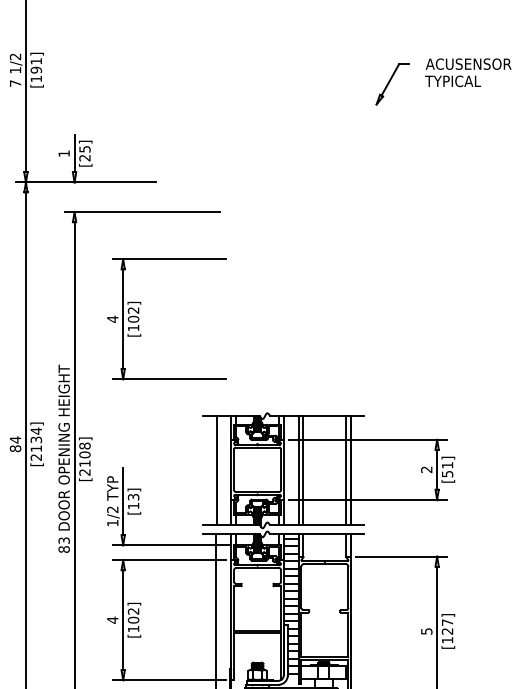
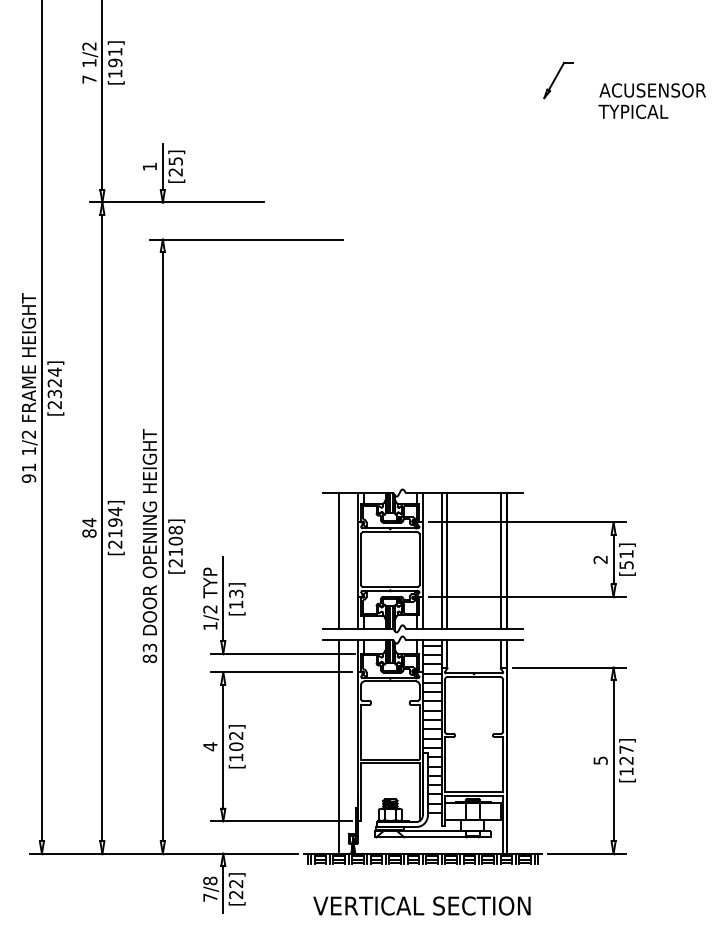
text: (467, 72) -> (651, 100), moved
part: (392, 84) -> (558, 80), size x0.7
part: (139, 319) -> (243, 372), removed
text: (36, 439) -> (115, 522), [2134] -> [2194]

